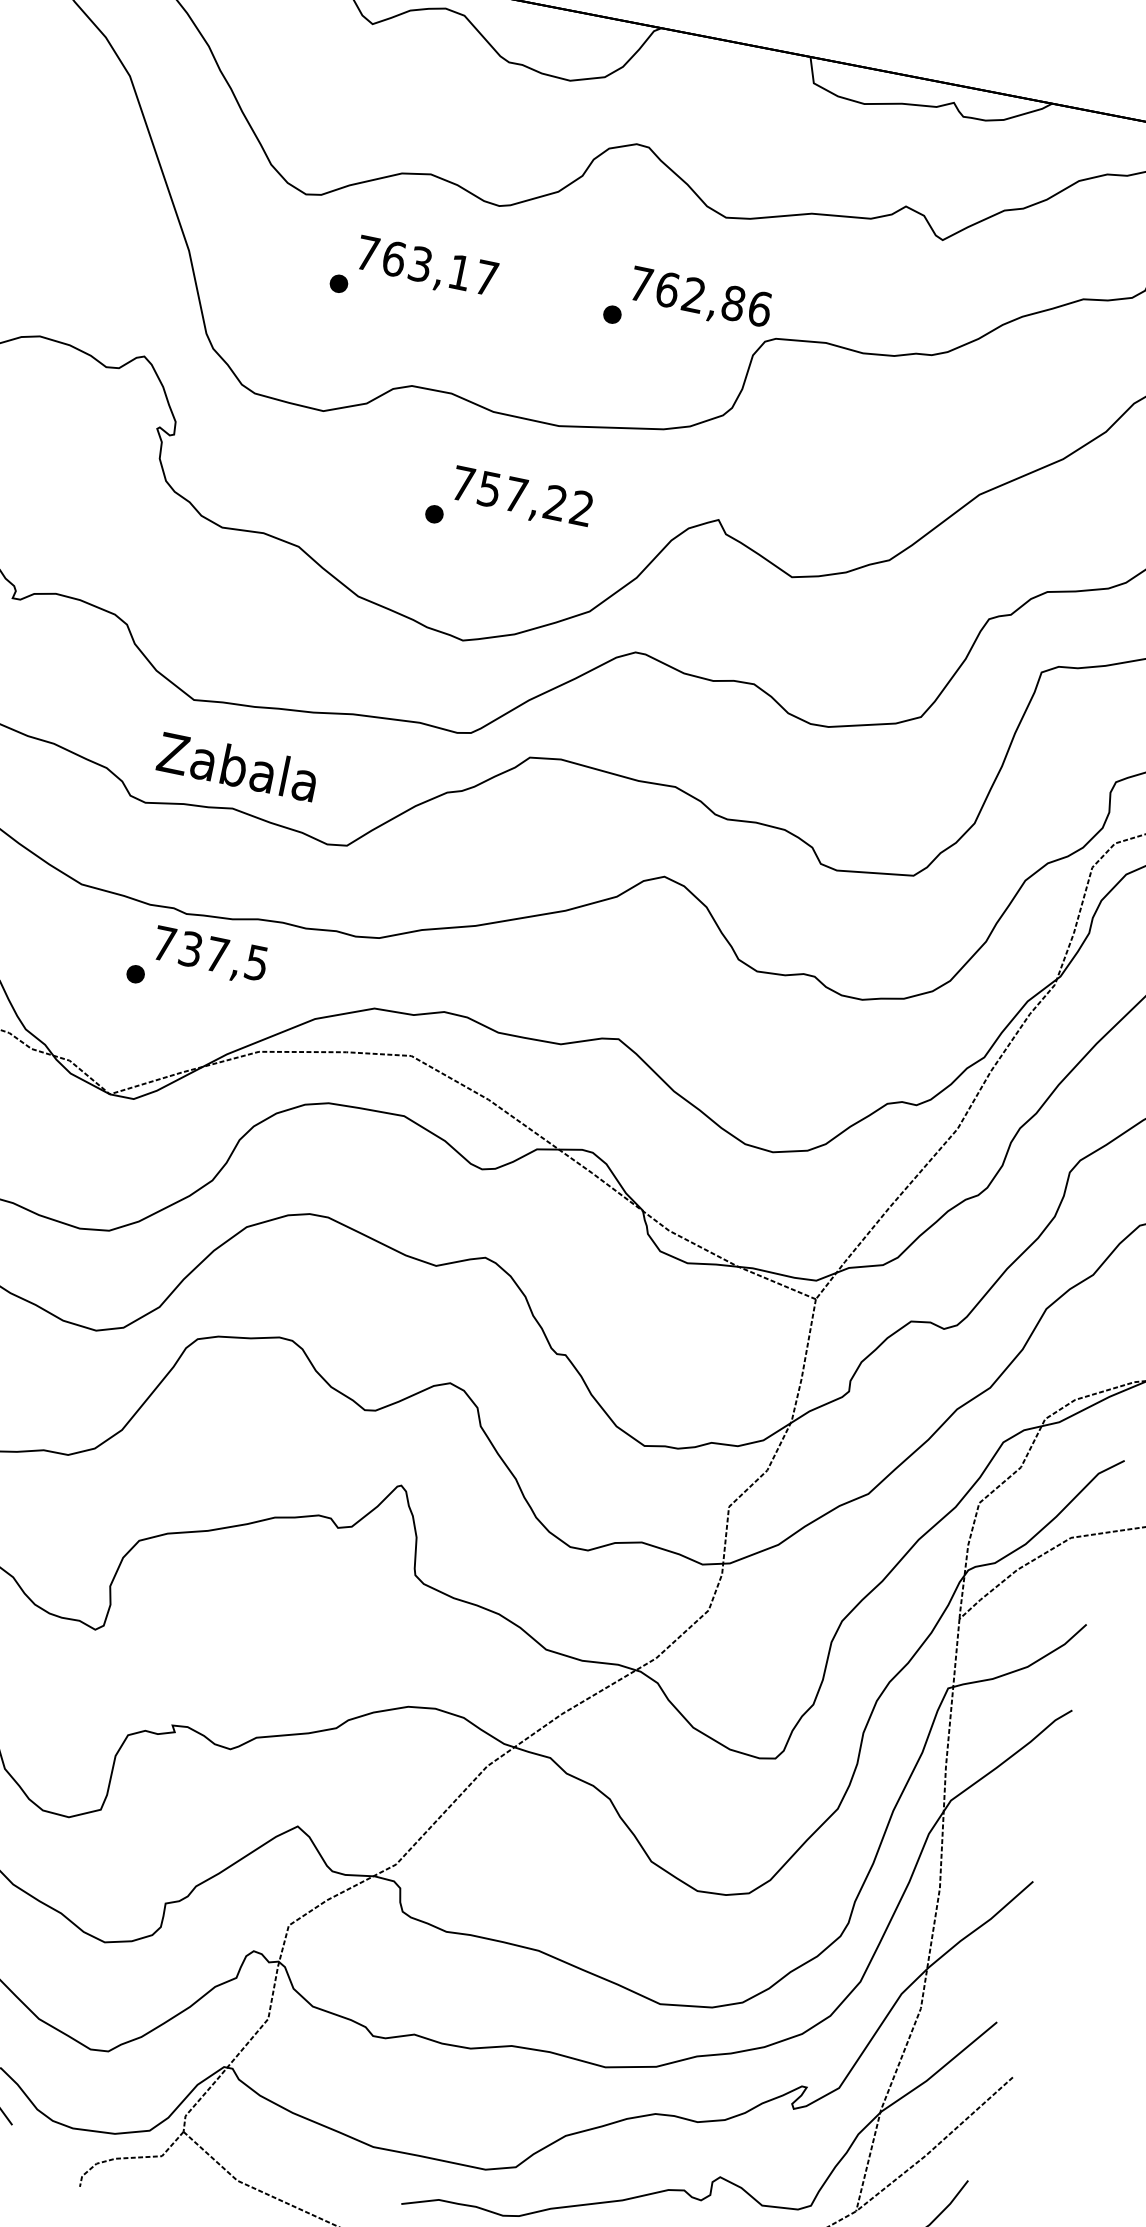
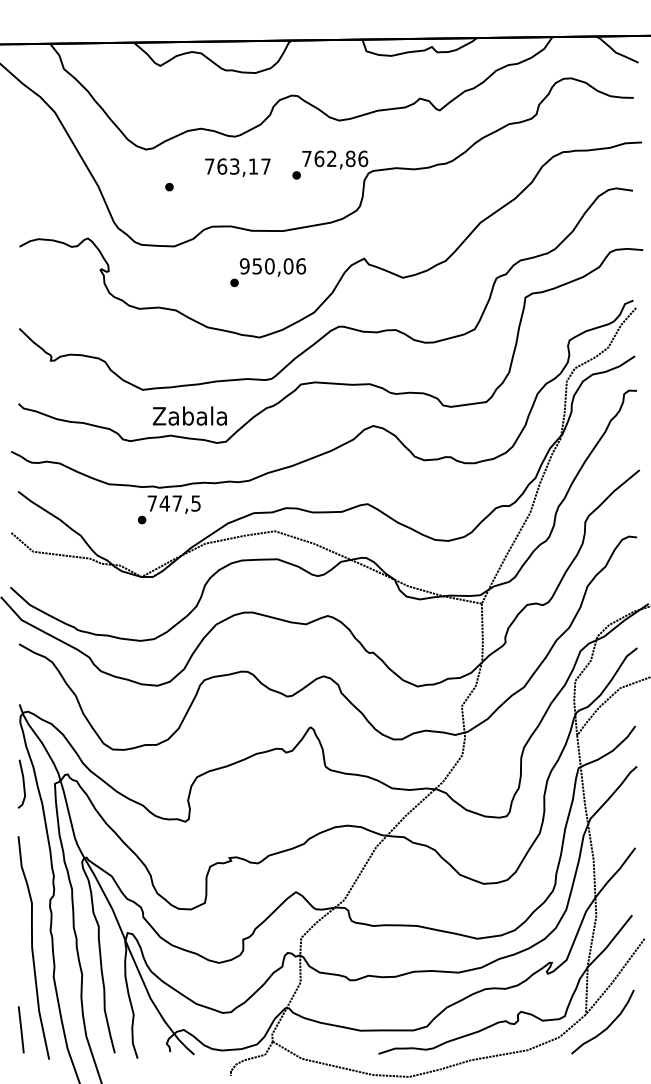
text: (425, 267) -> (237, 167), moved
text: (521, 496) -> (272, 266), 757,22 -> 950,06
text: (237, 765) -> (189, 415), moved
text: (190, 949) -> (164, 503), 737,5 -> 747,5

